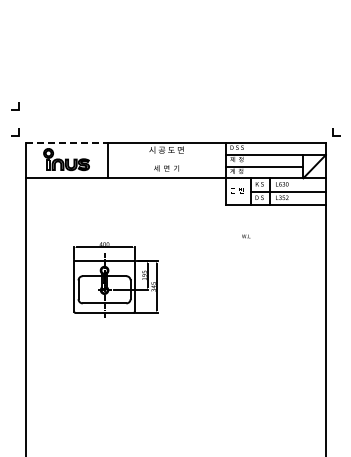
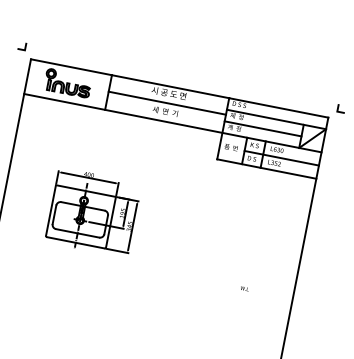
line: (18, 106) -> (30, 21), removed
line: (66, 143) -> (71, 67), dashed -> solid
line: (166, 159) -> (167, 102), added
text: (246, 236) -> (244, 288), moved

